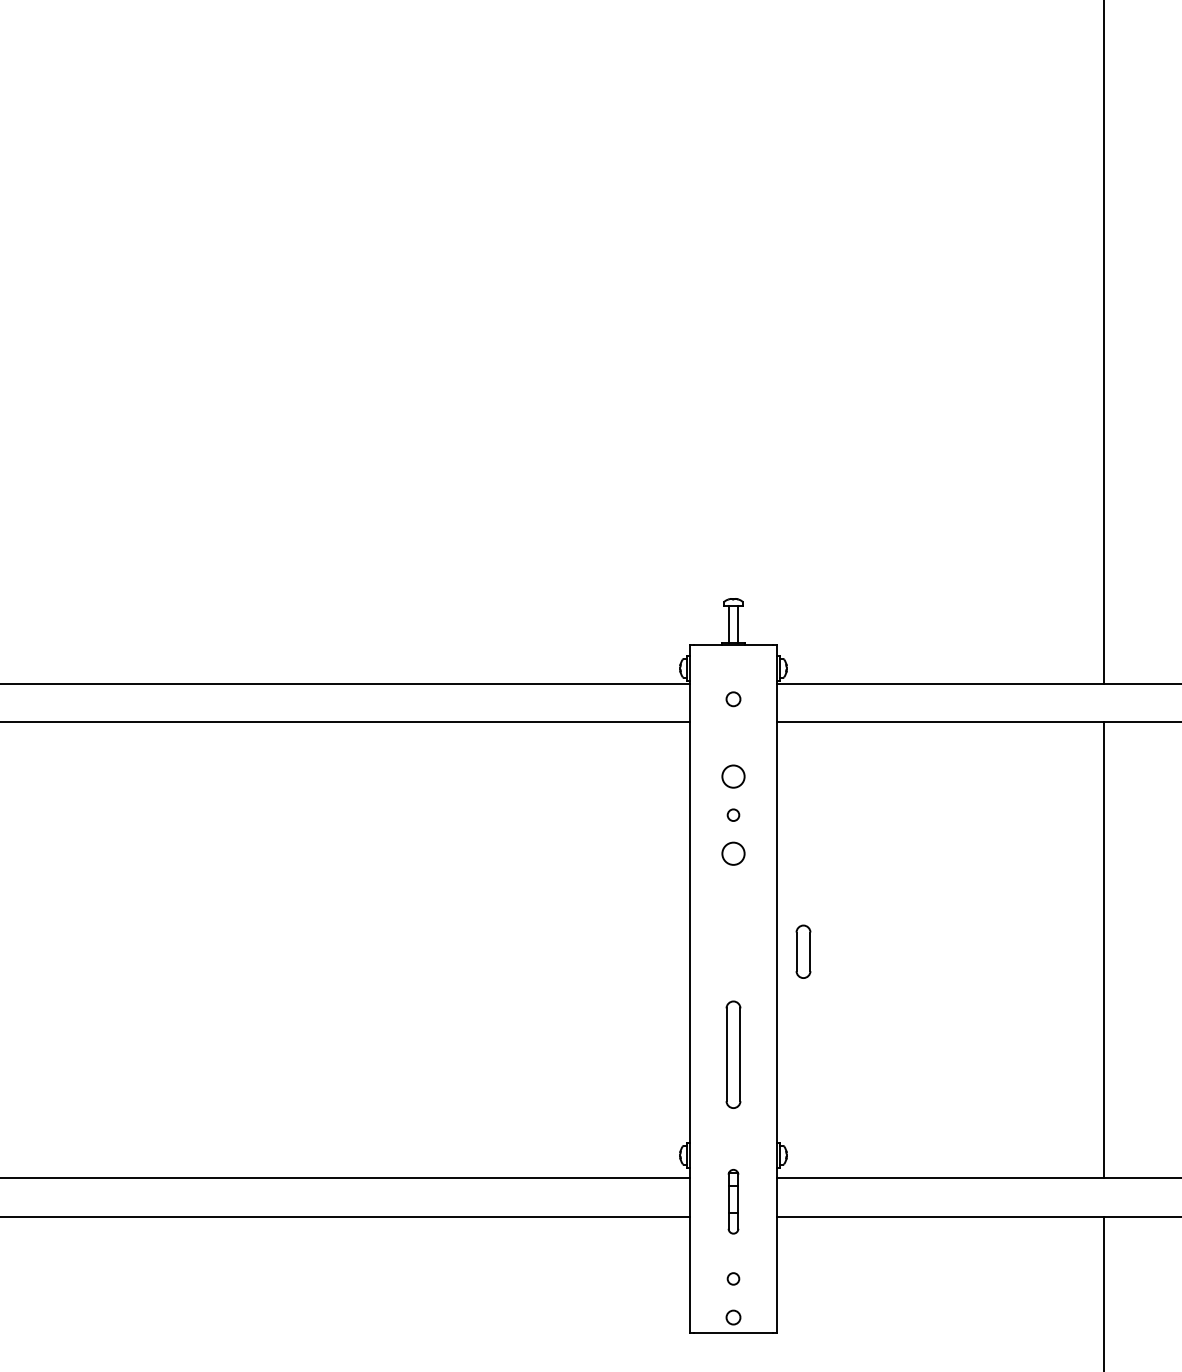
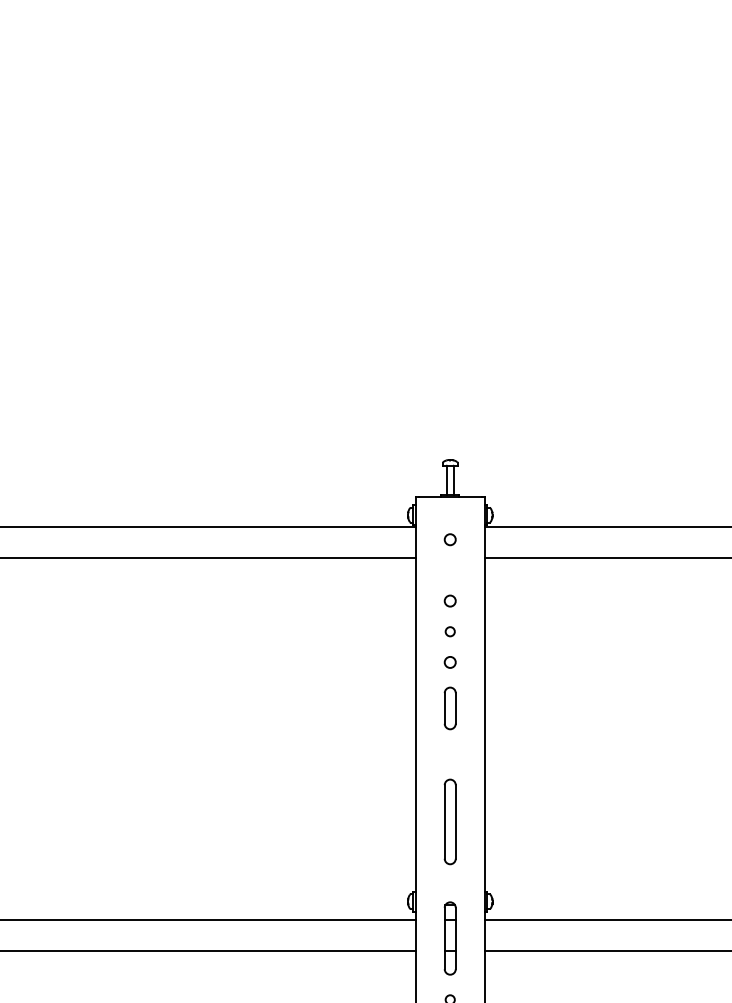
circle: (733, 776) -> (450, 601), size x0.62
circle: (733, 853) -> (450, 662), size x0.62
part: (803, 951) -> (450, 708), moved
part: (733, 1201) -> (450, 938), size x1.43

